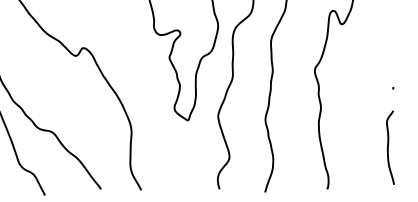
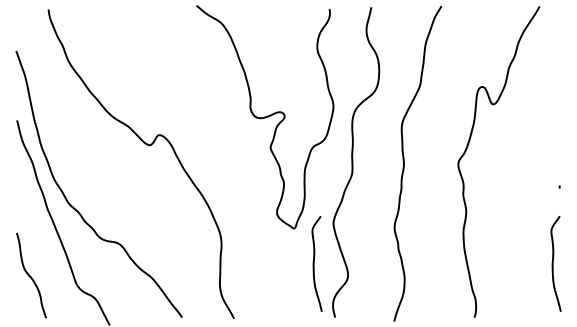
curve: (203, 147) -> (314, 263), added

